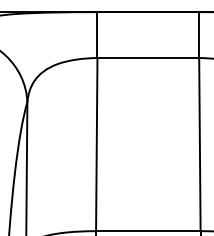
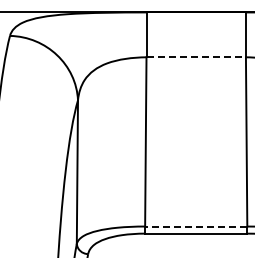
line: (148, 58) -> (196, 57), solid -> dashed
line: (147, 231) -> (195, 226), solid -> dashed

